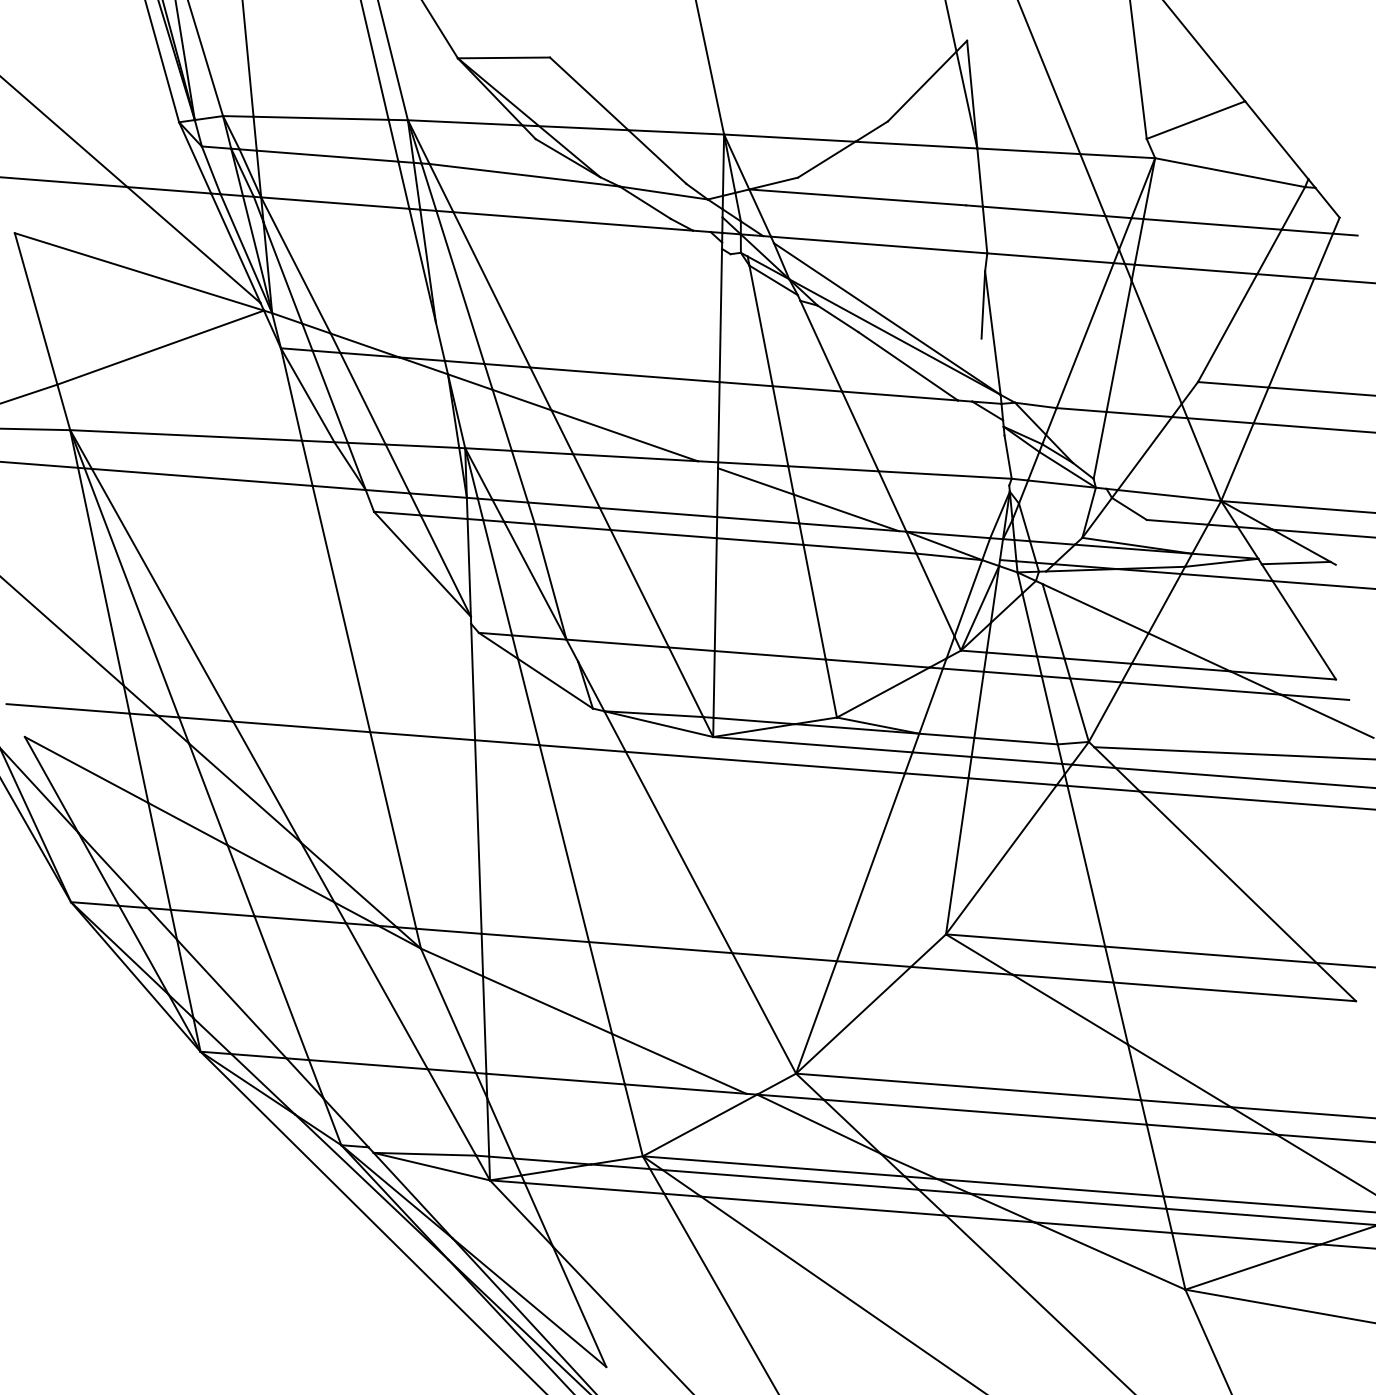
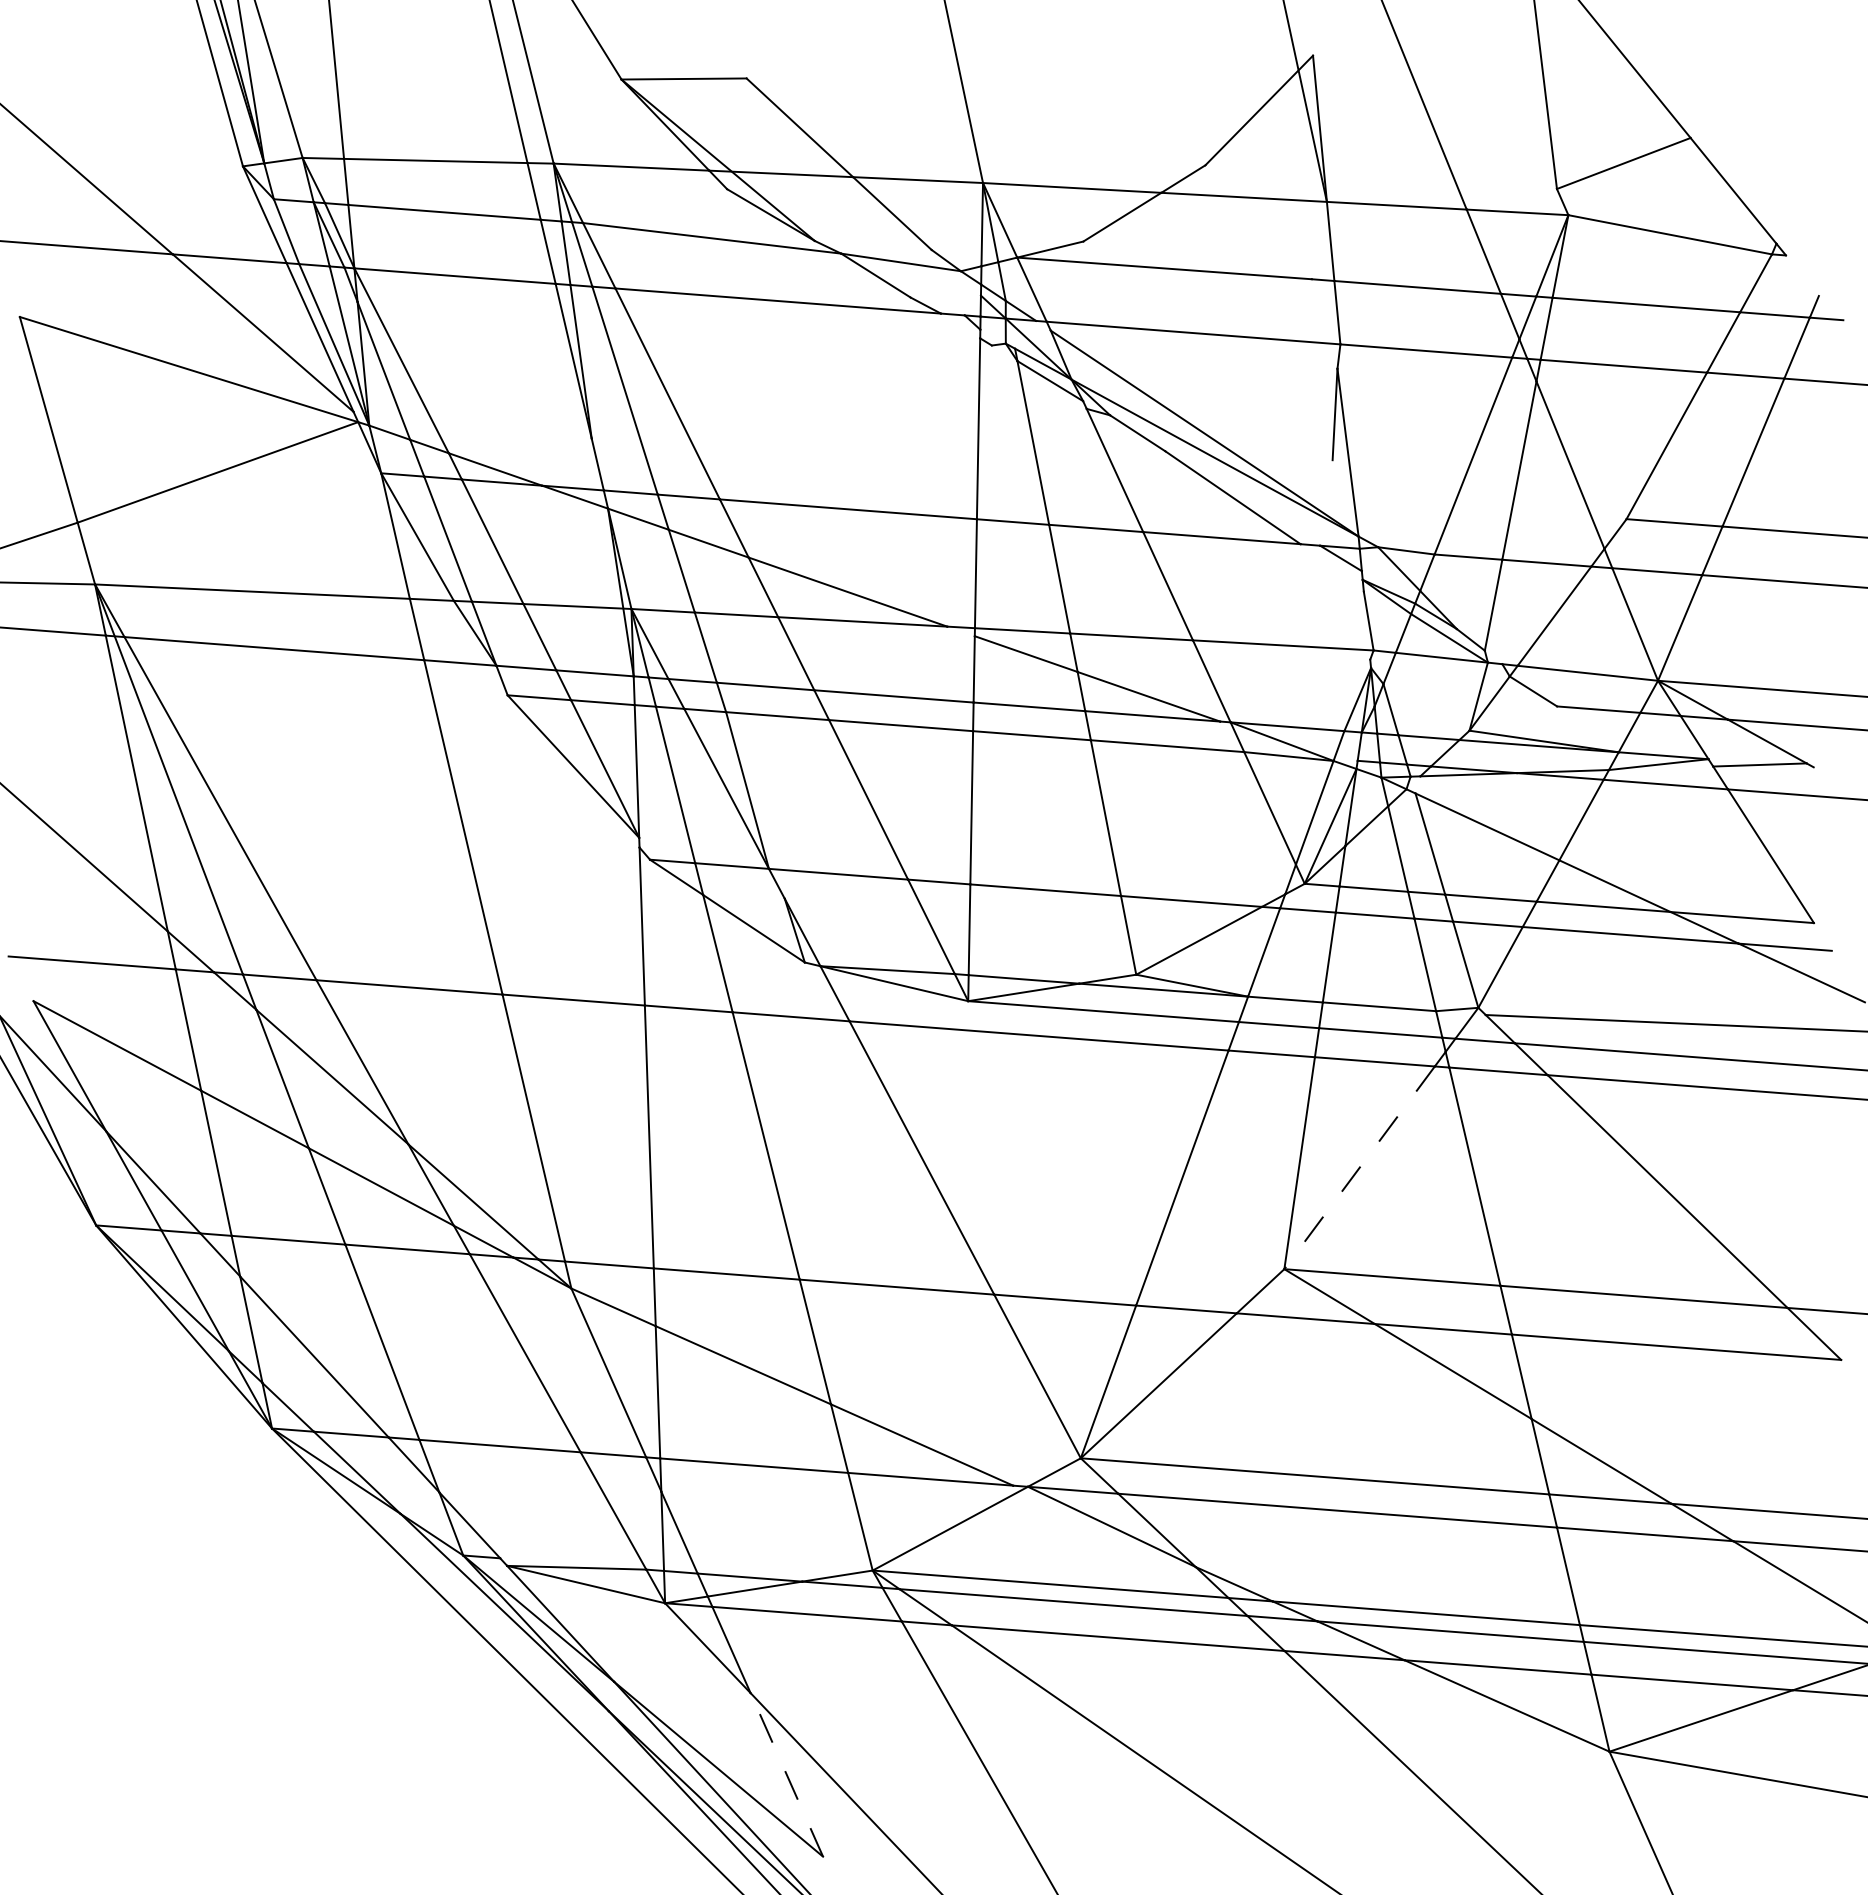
line: (1327, 202) -> (1802, 275), removed
line: (1001, 860) -> (1359, 1168), solid -> dashed
line: (579, 1306) -> (786, 1774), solid -> dashed

